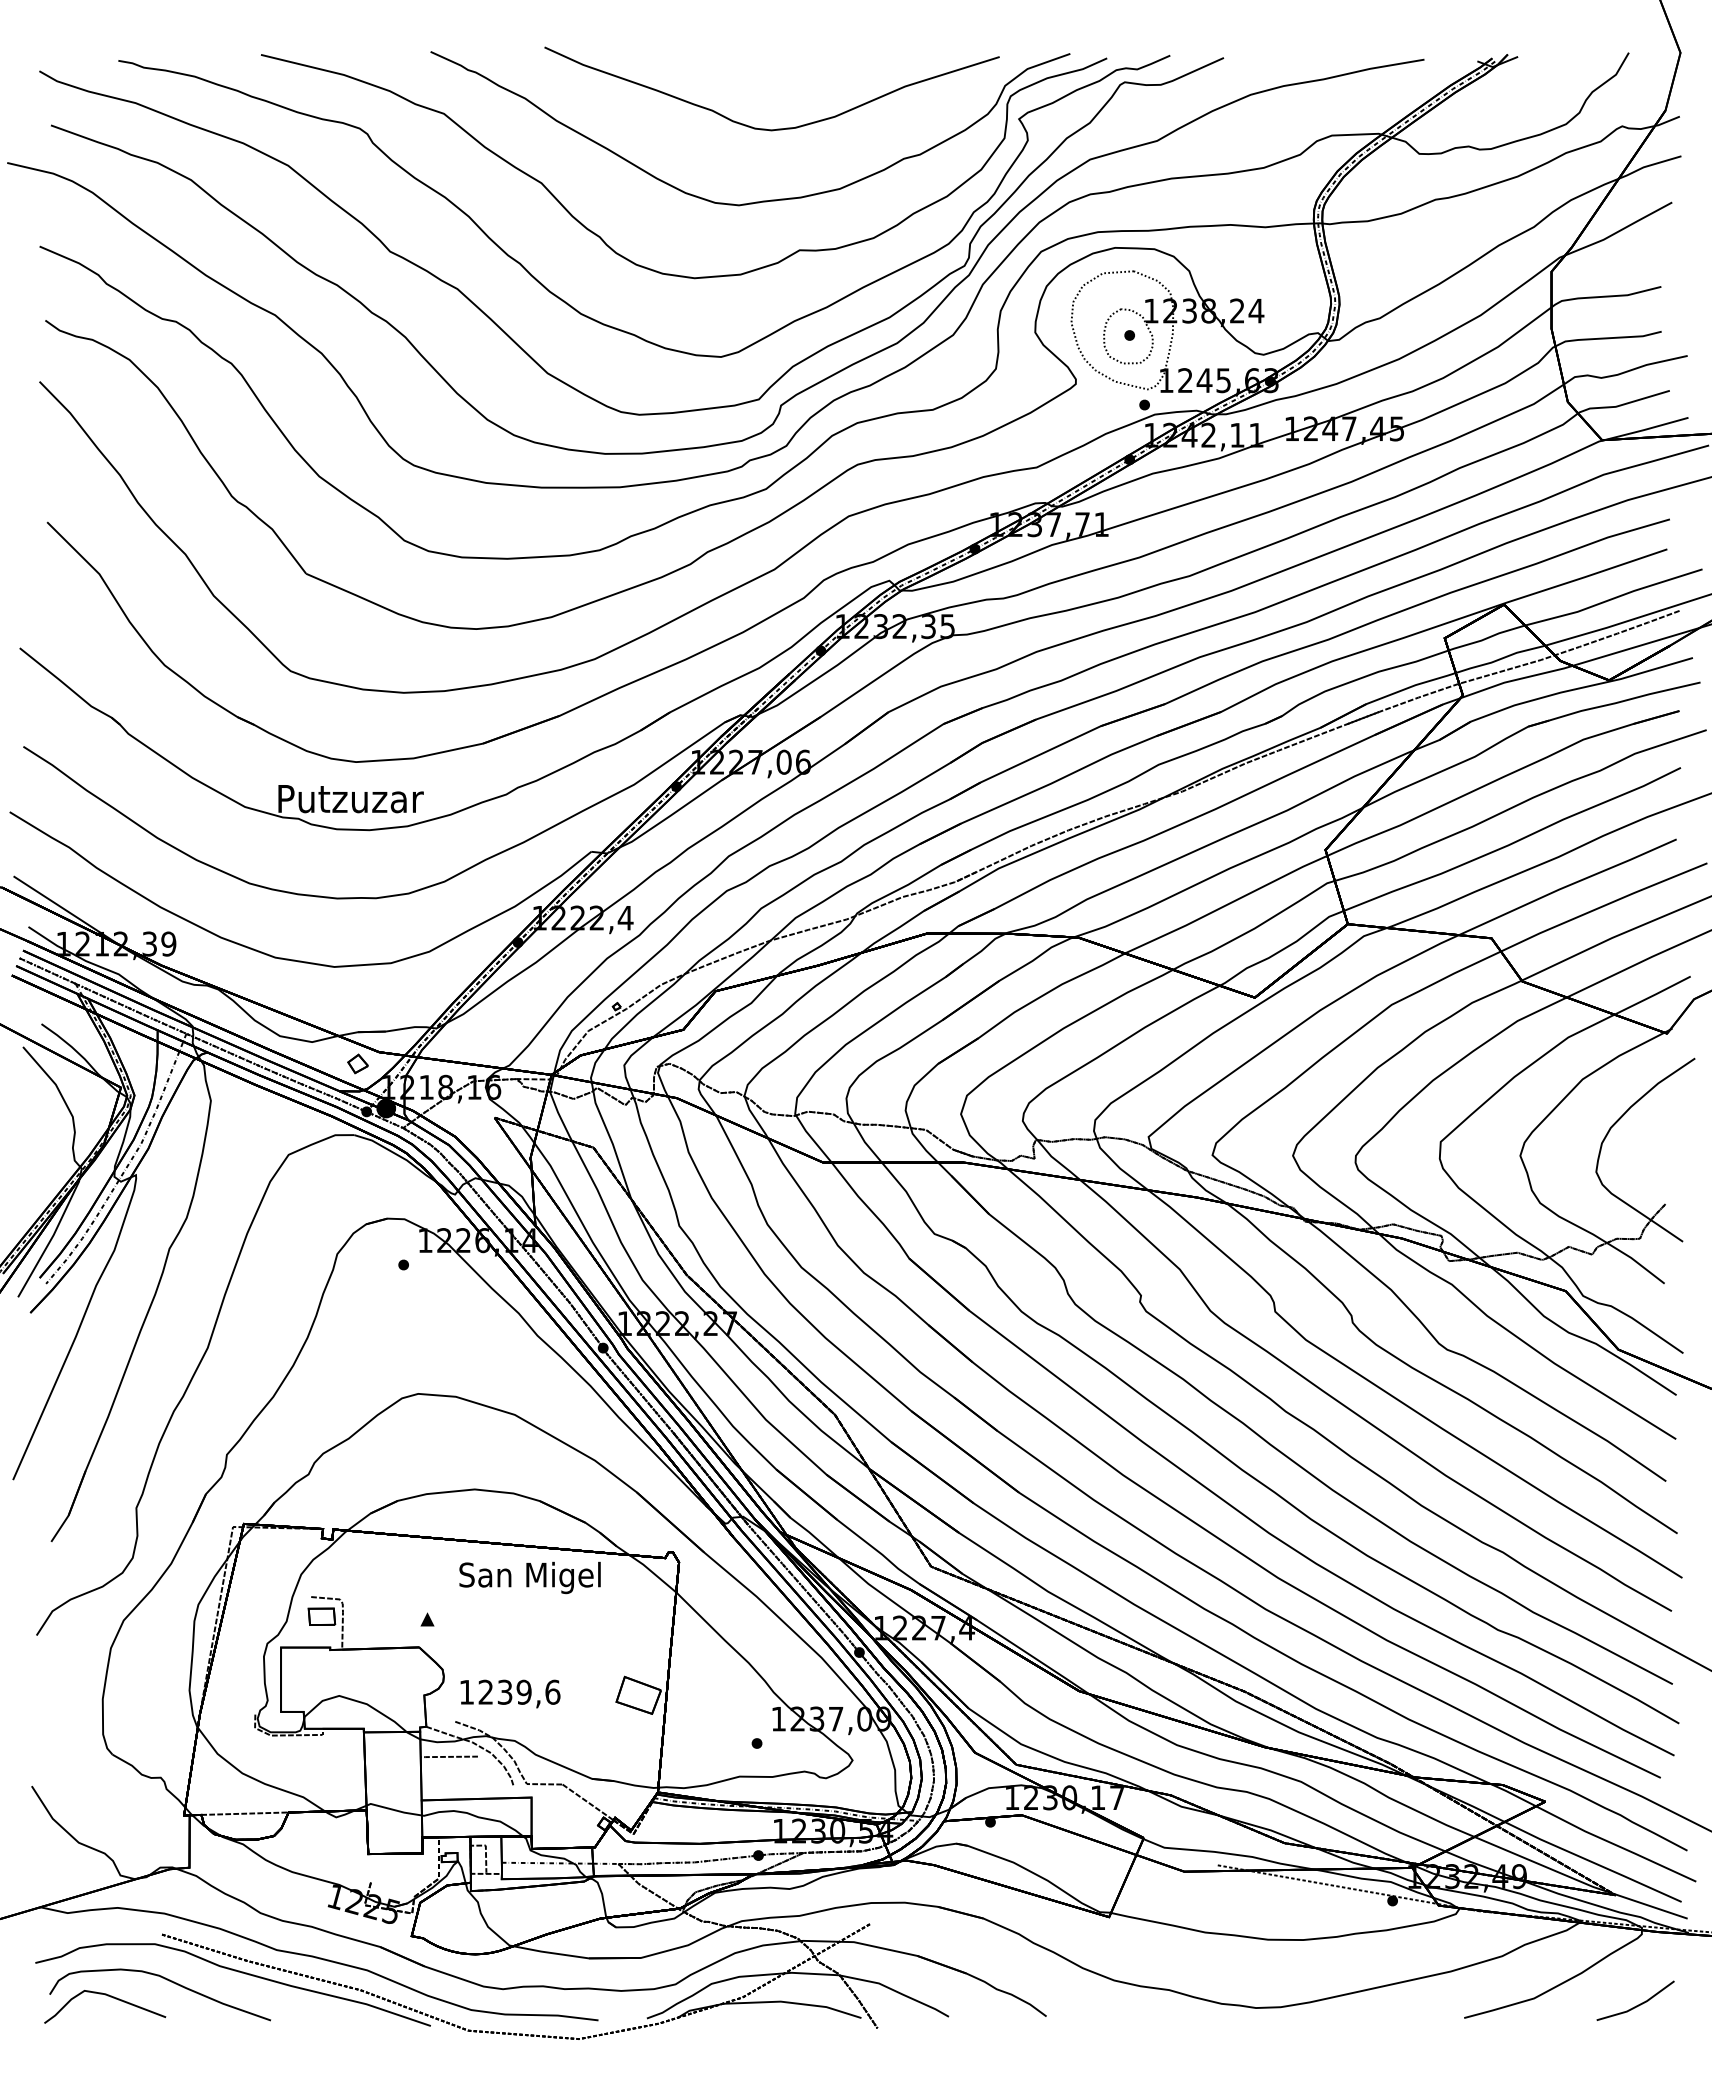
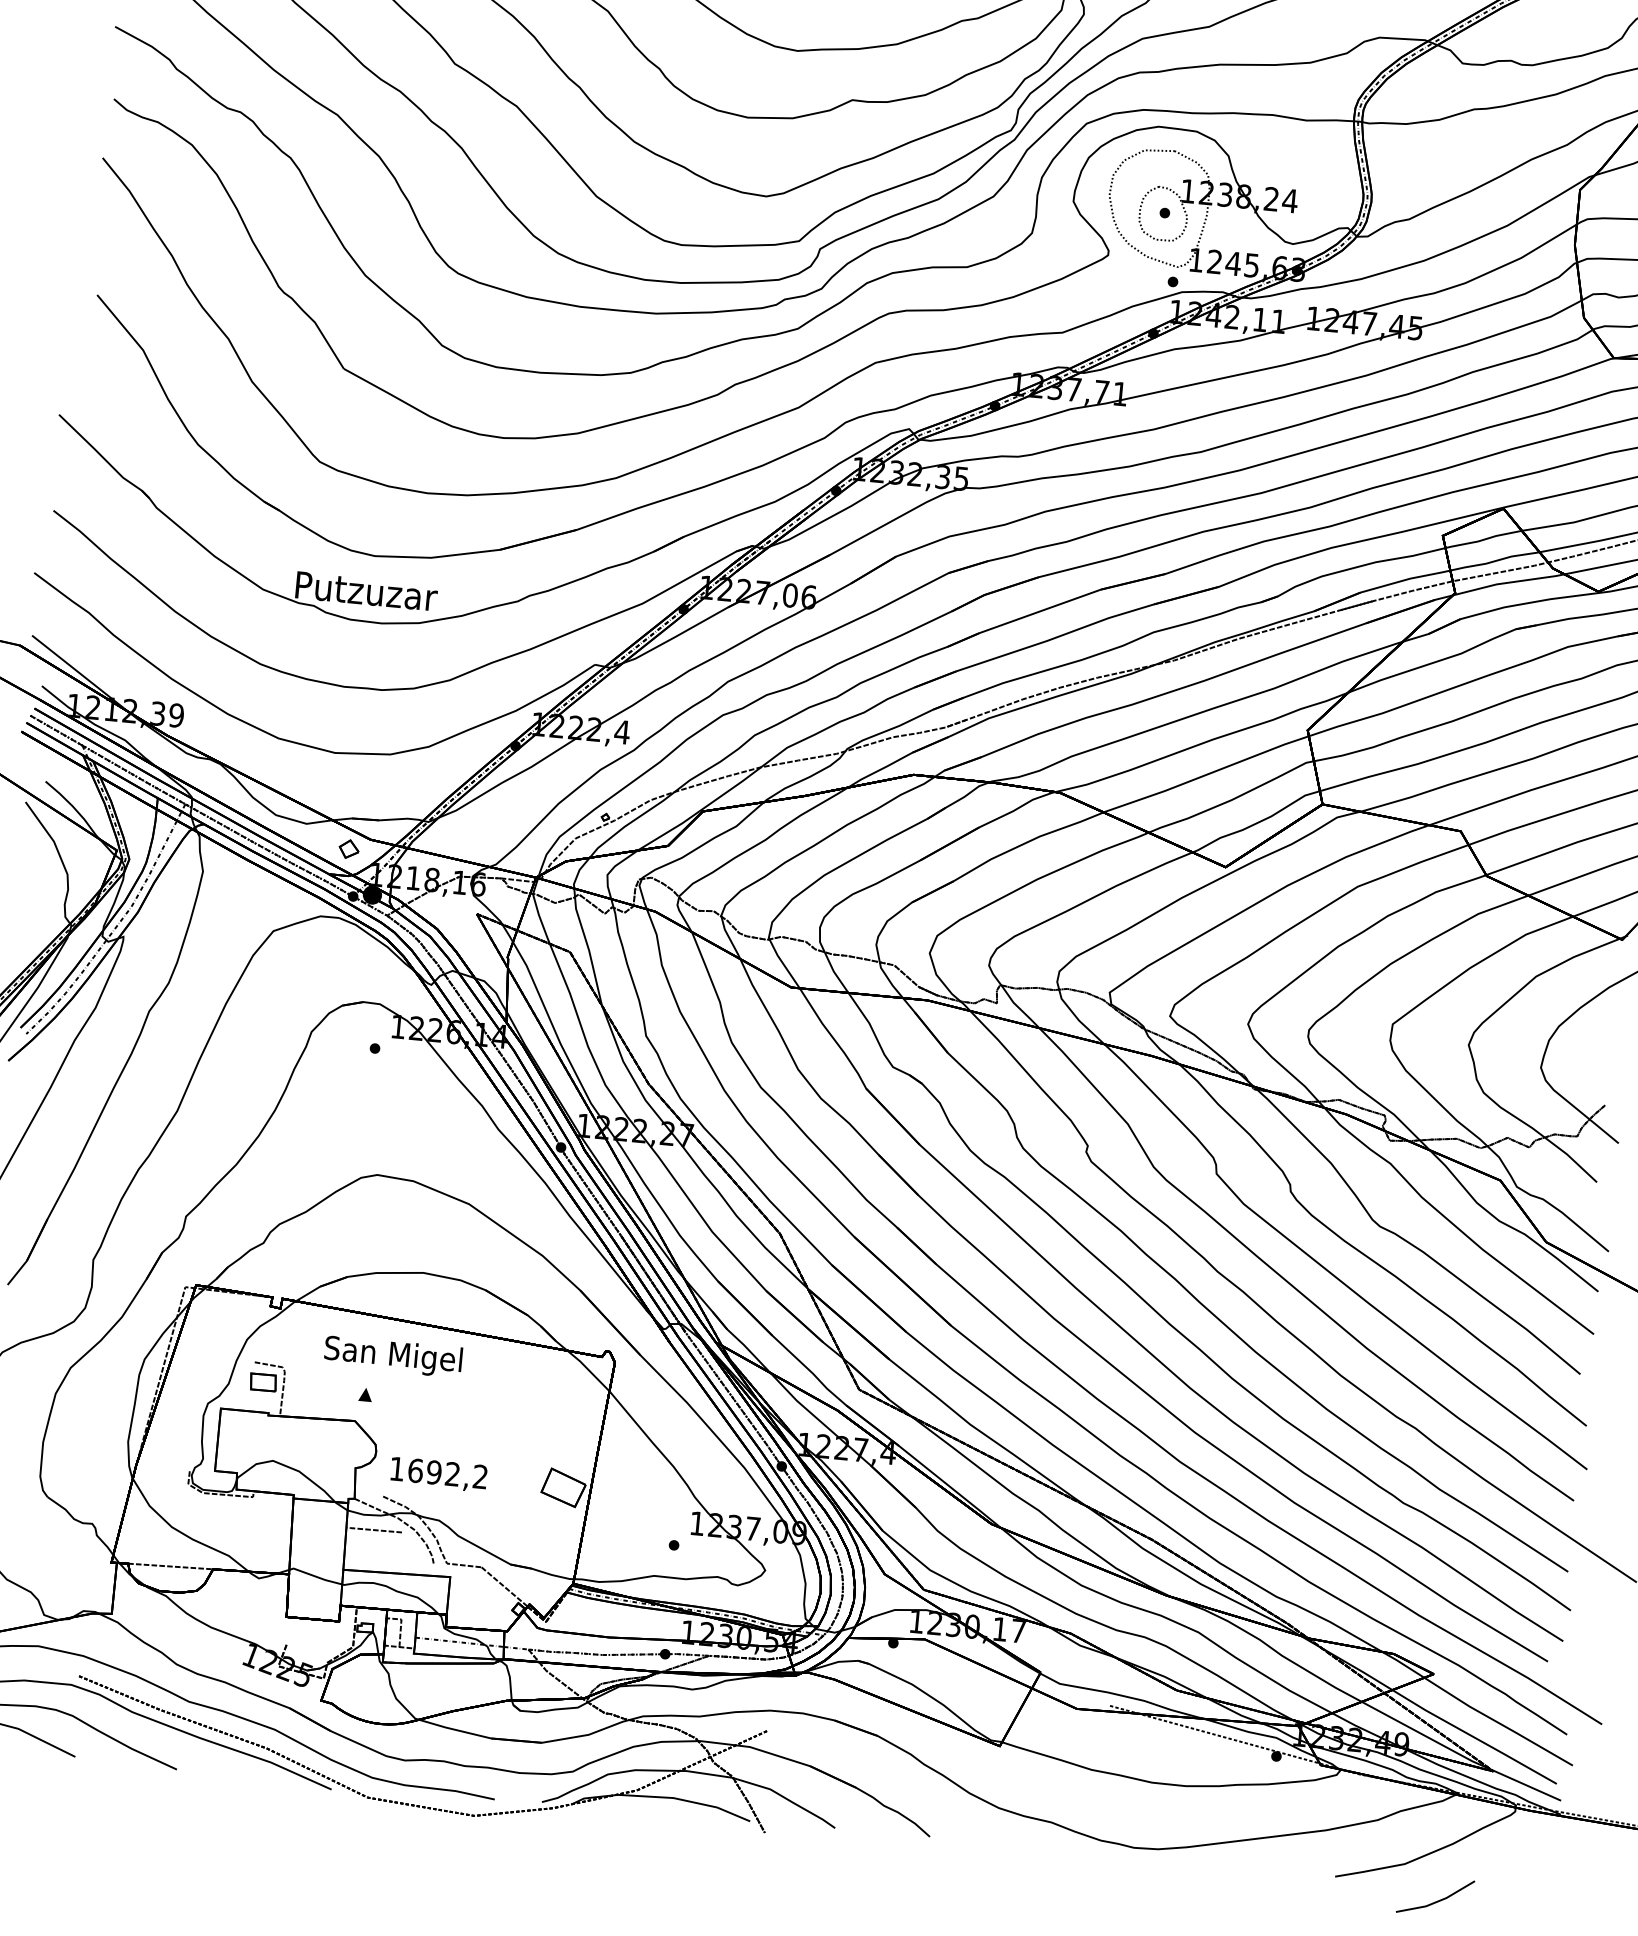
text: (529, 1577) -> (392, 1356), moved
text: (519, 1691) -> (448, 1473), 1239,6 -> 1692,2
line: (1638, 2004) -> (1437, 1900), moved

